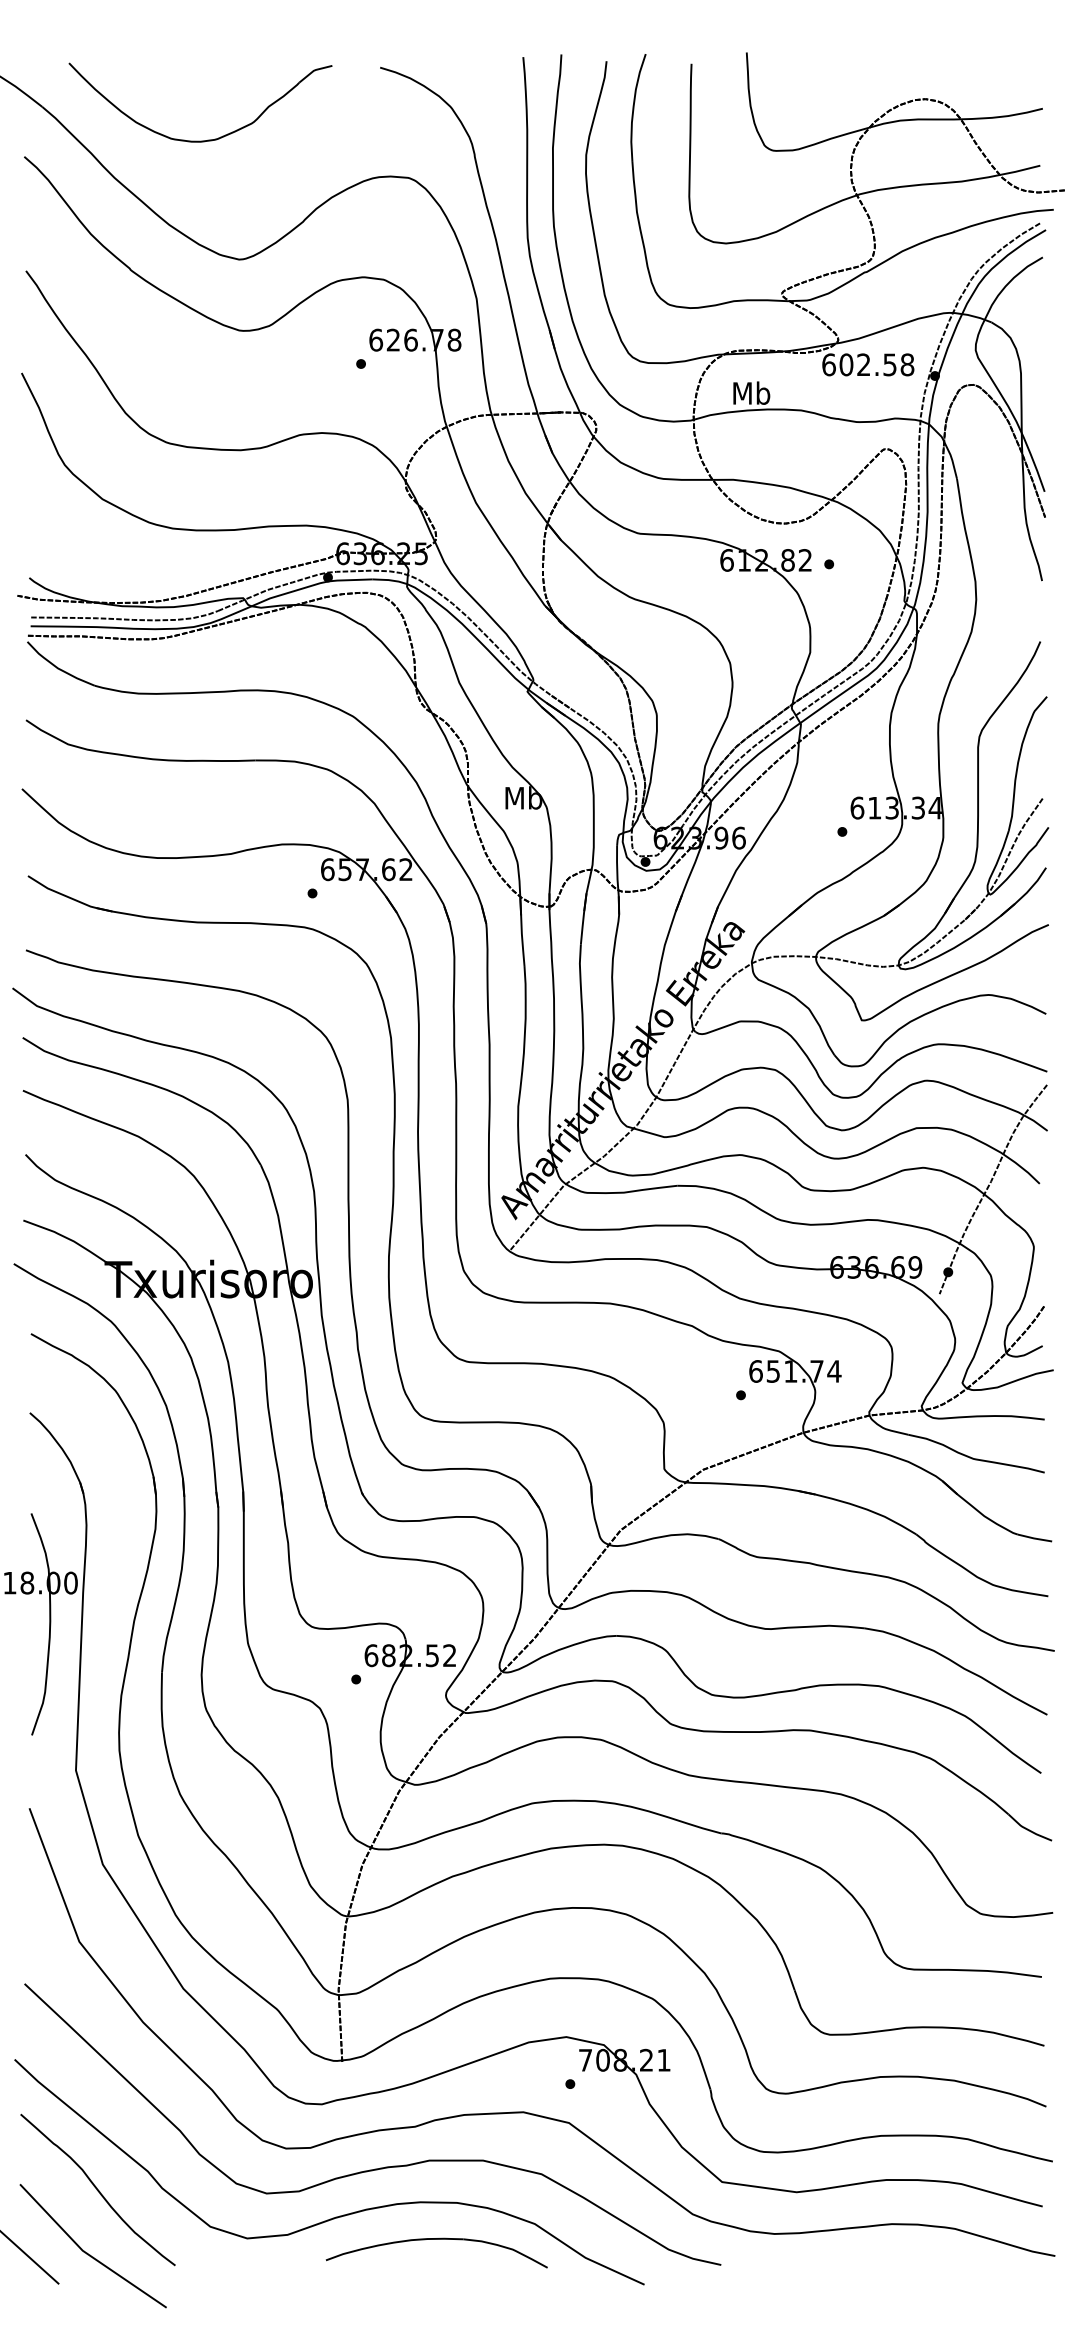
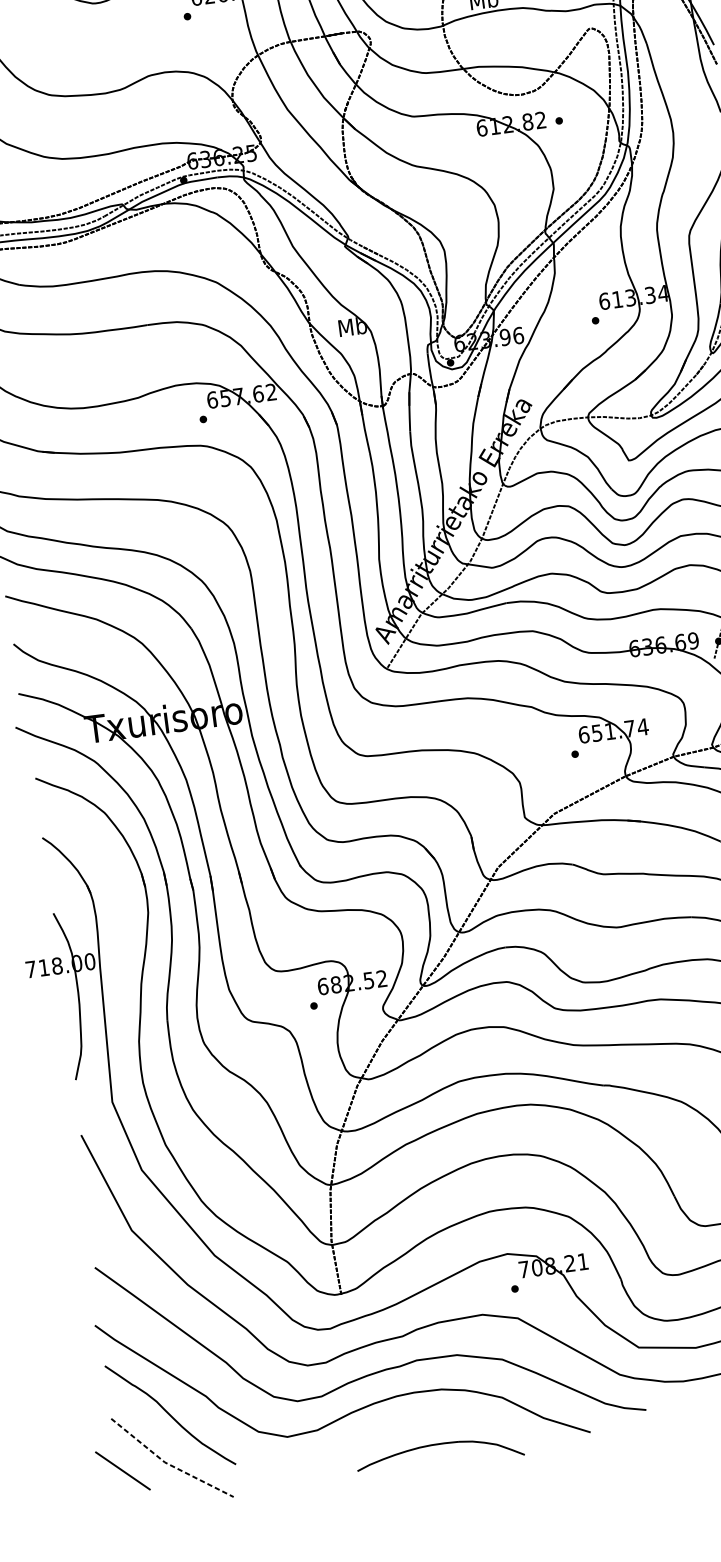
part: (436, 2239) -> (438, 1444), moved
line: (86, 2253) -> (168, 1464), solid -> dashed

